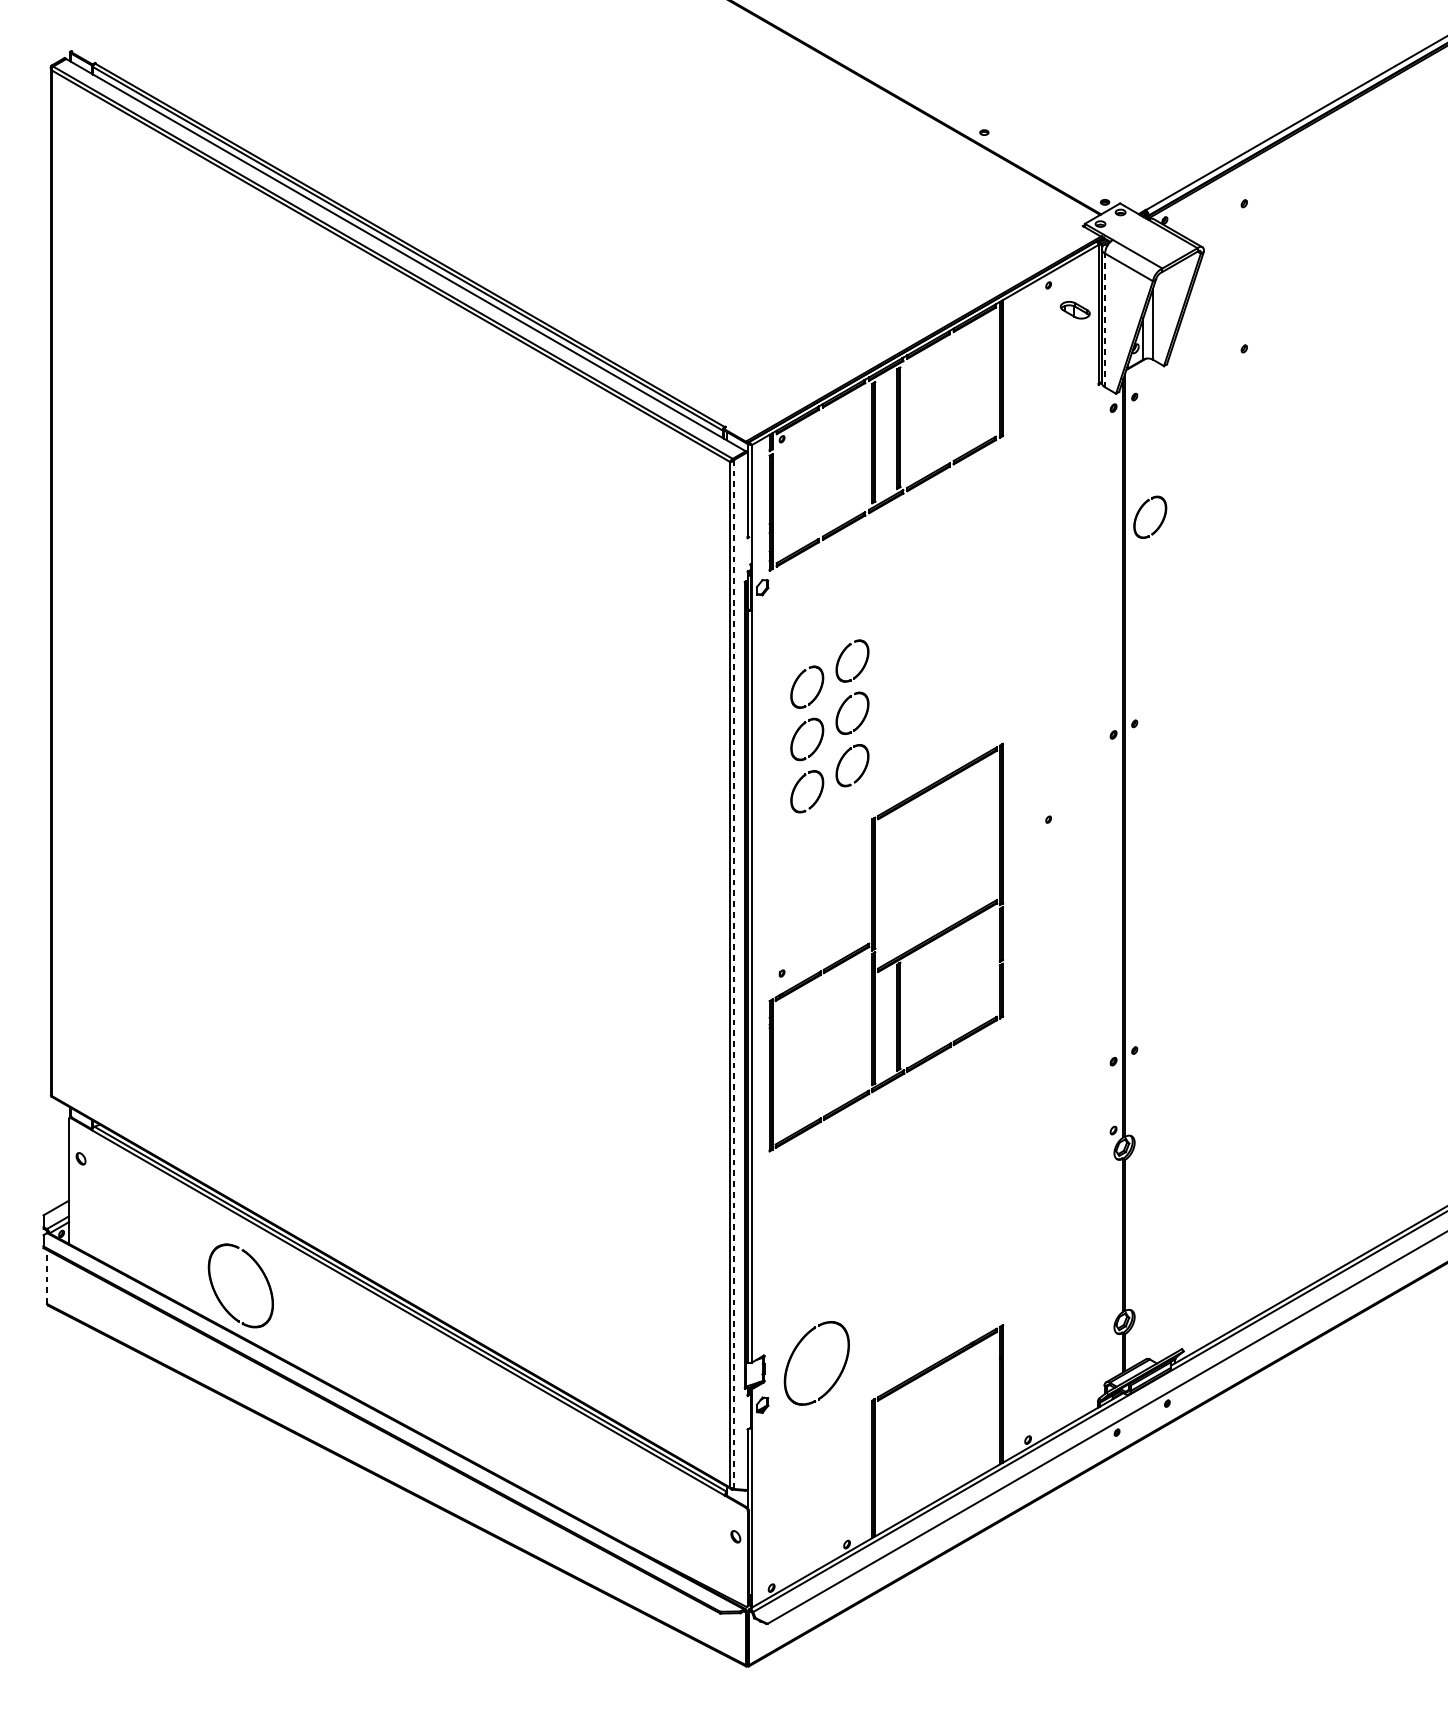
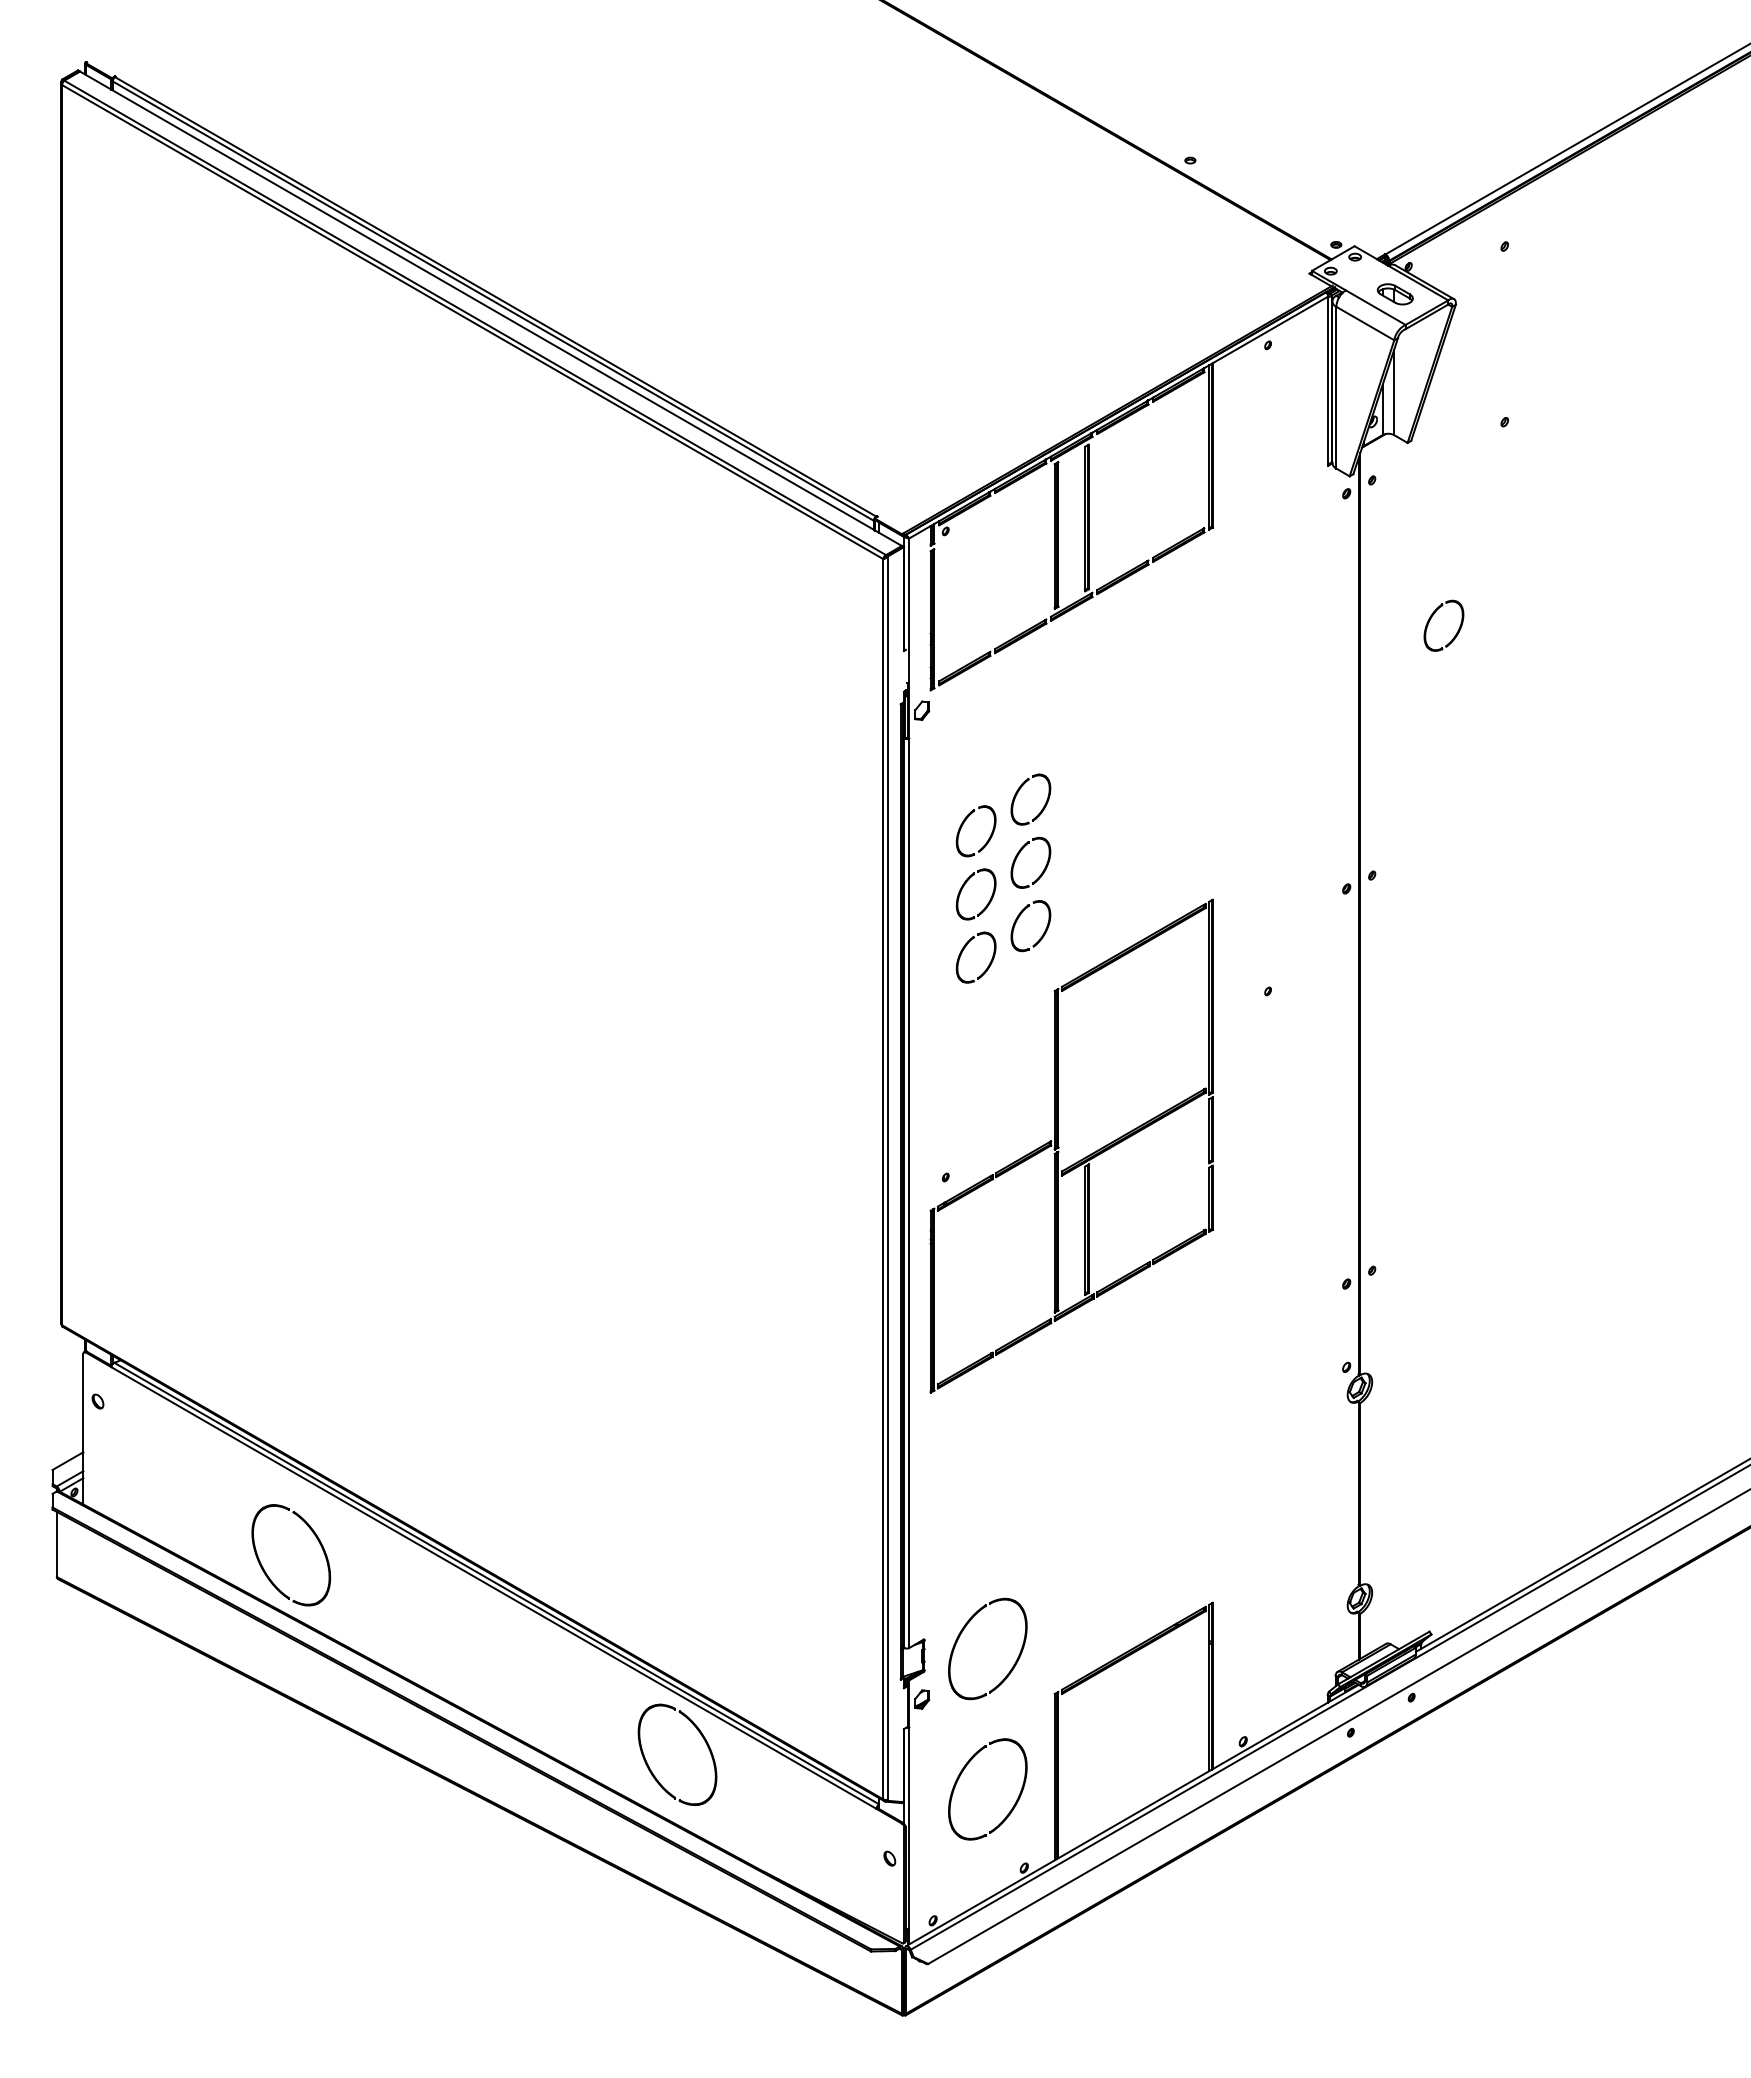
part: (1074, 310) -> (1394, 294), moved
line: (1105, 320) -> (1336, 387), dashed -> solid
part: (1140, 510) -> (1432, 617), moved
line: (734, 974) -> (888, 1178), dashed -> solid
line: (46, 1276) -> (56, 1544), dashed -> solid
part: (582, 1439) -> (704, 1741), added
part: (795, 1466) -> (962, 1773), added

